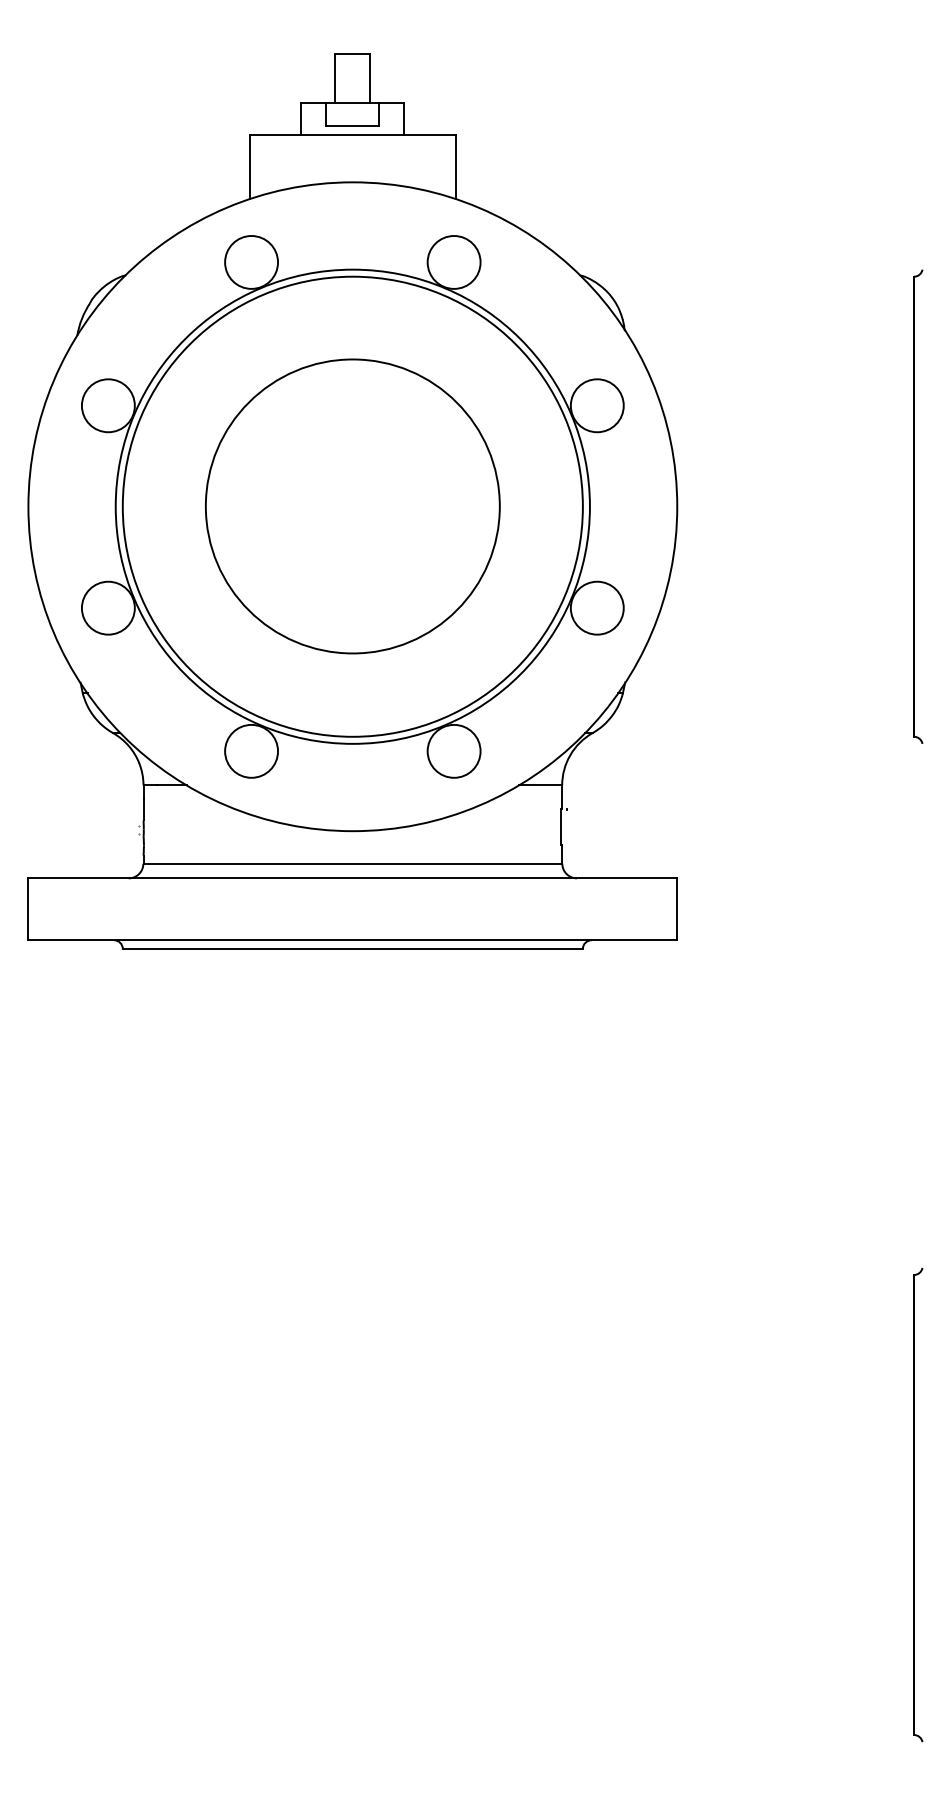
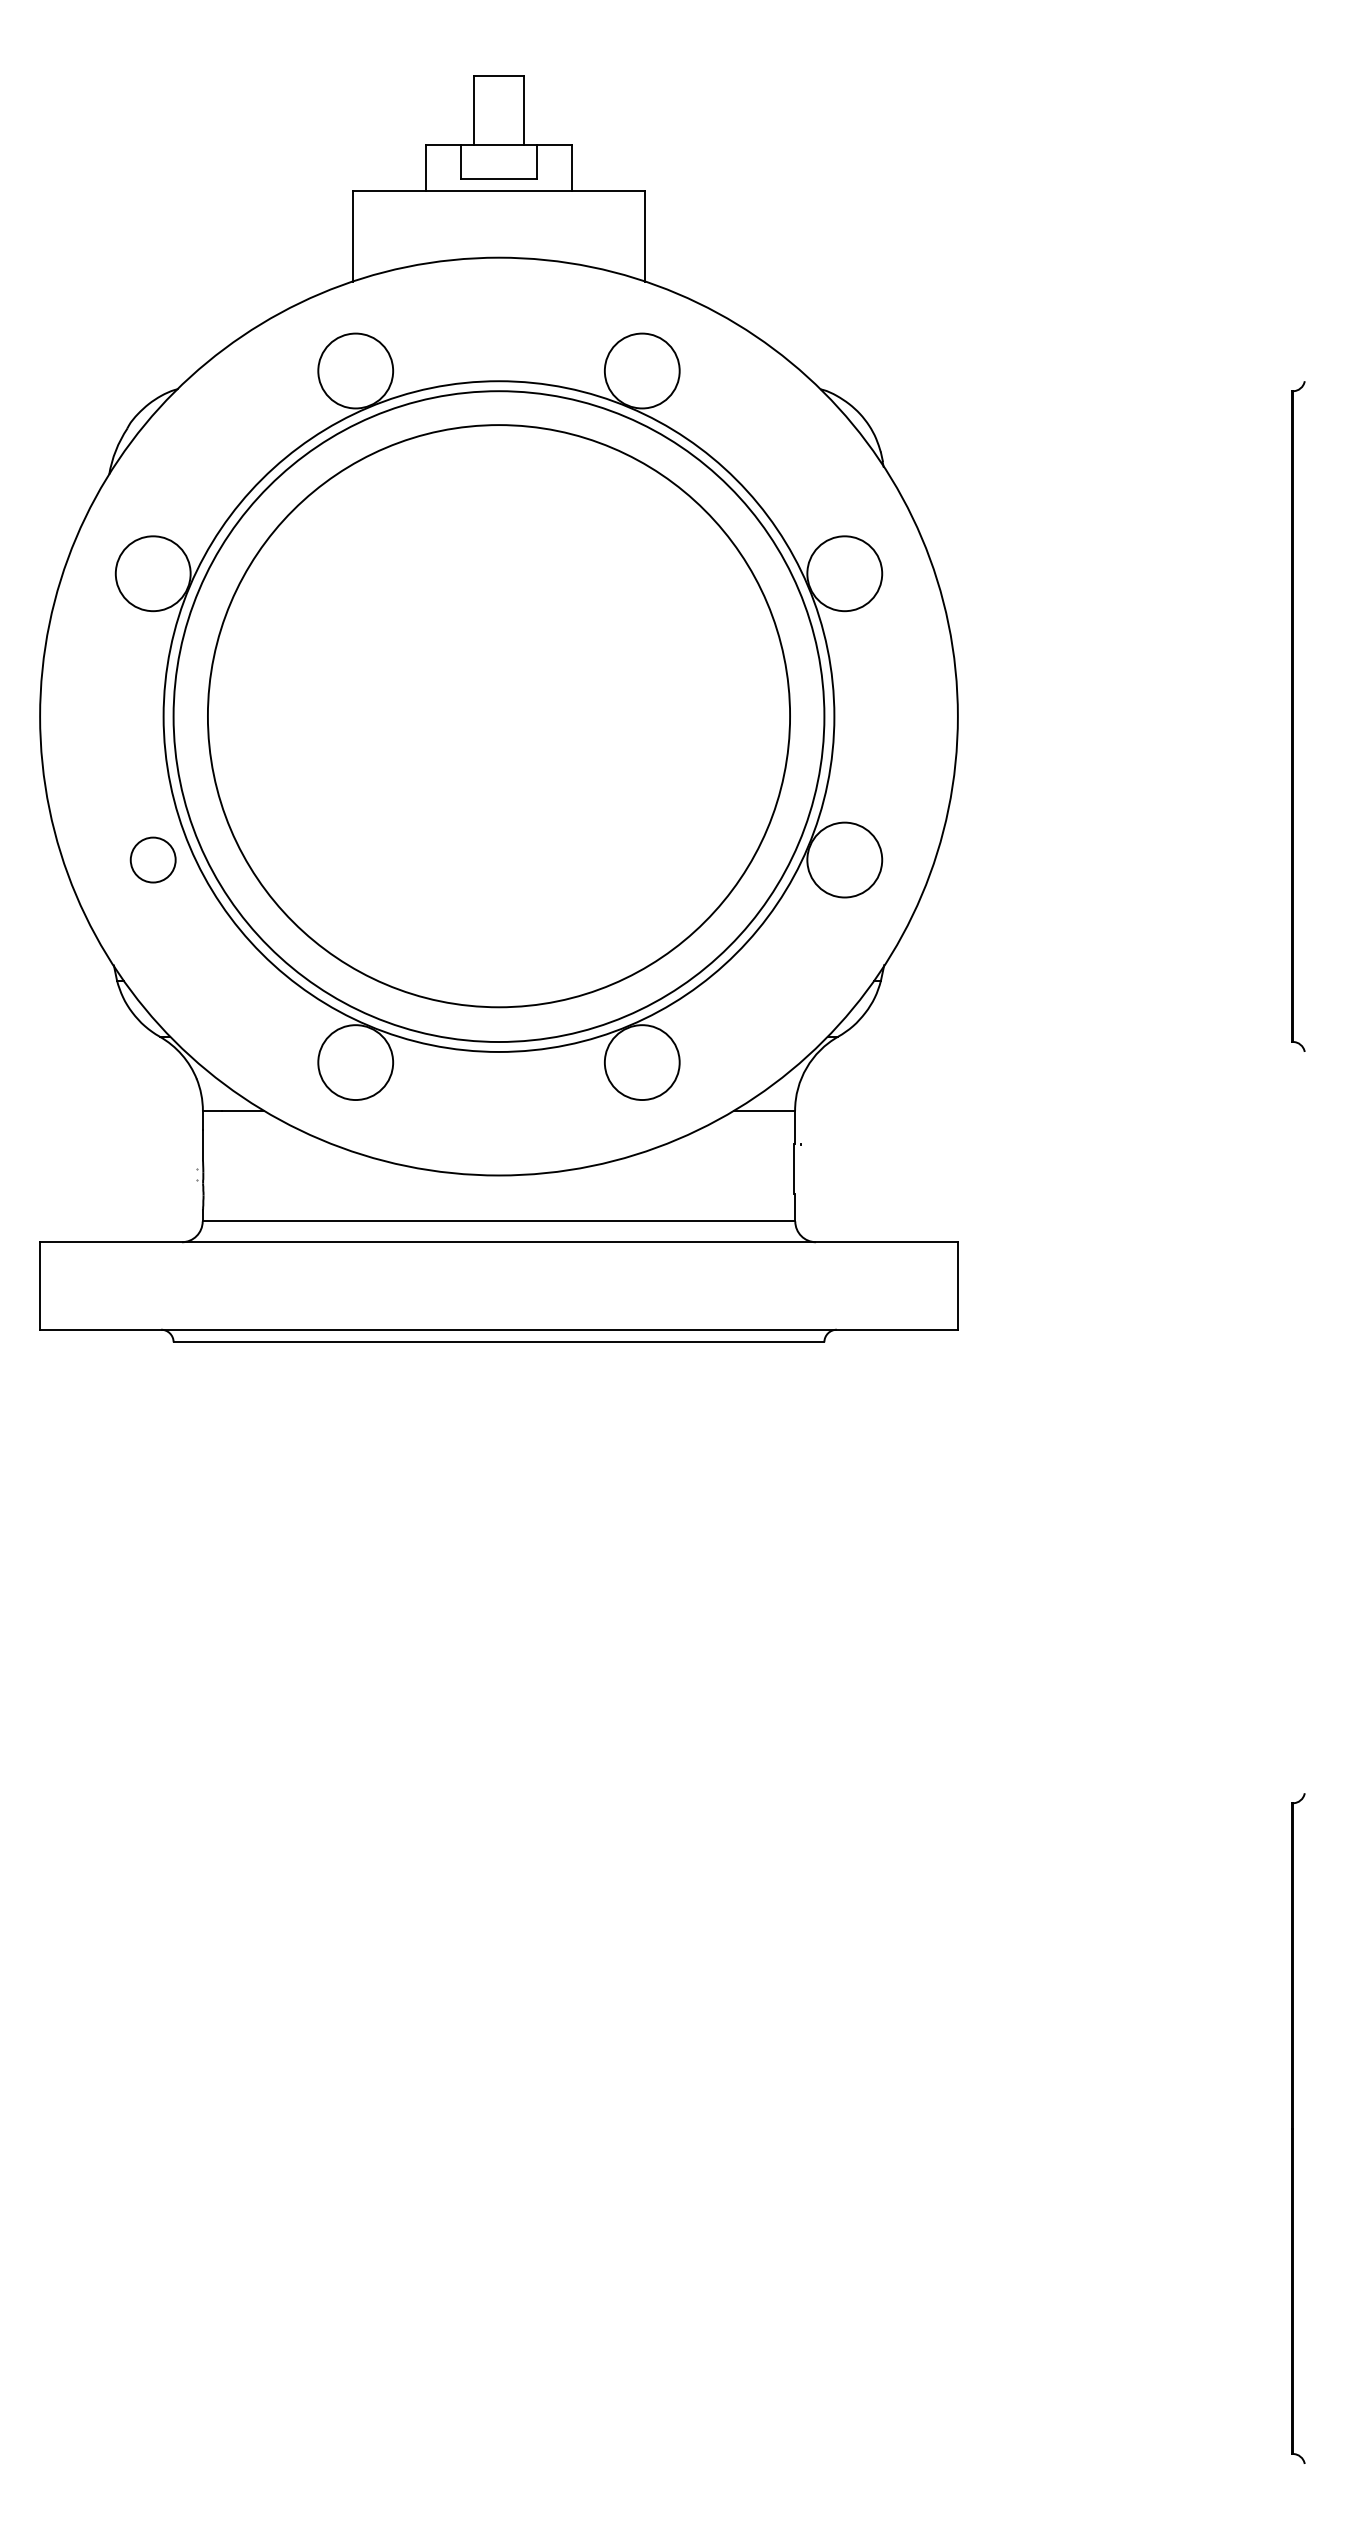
circle: (352, 506) -> (498, 716), size x1.4
circle: (107, 607) -> (151, 859), size x0.6

